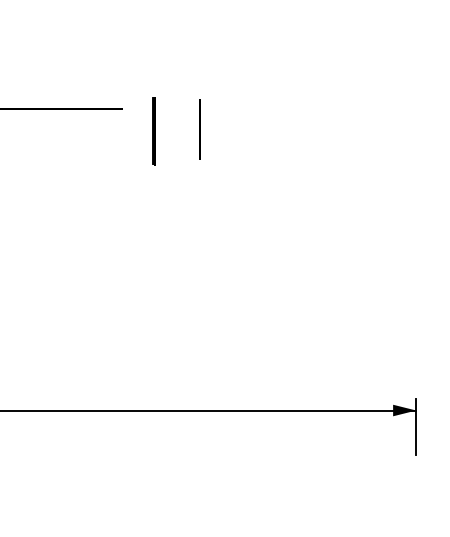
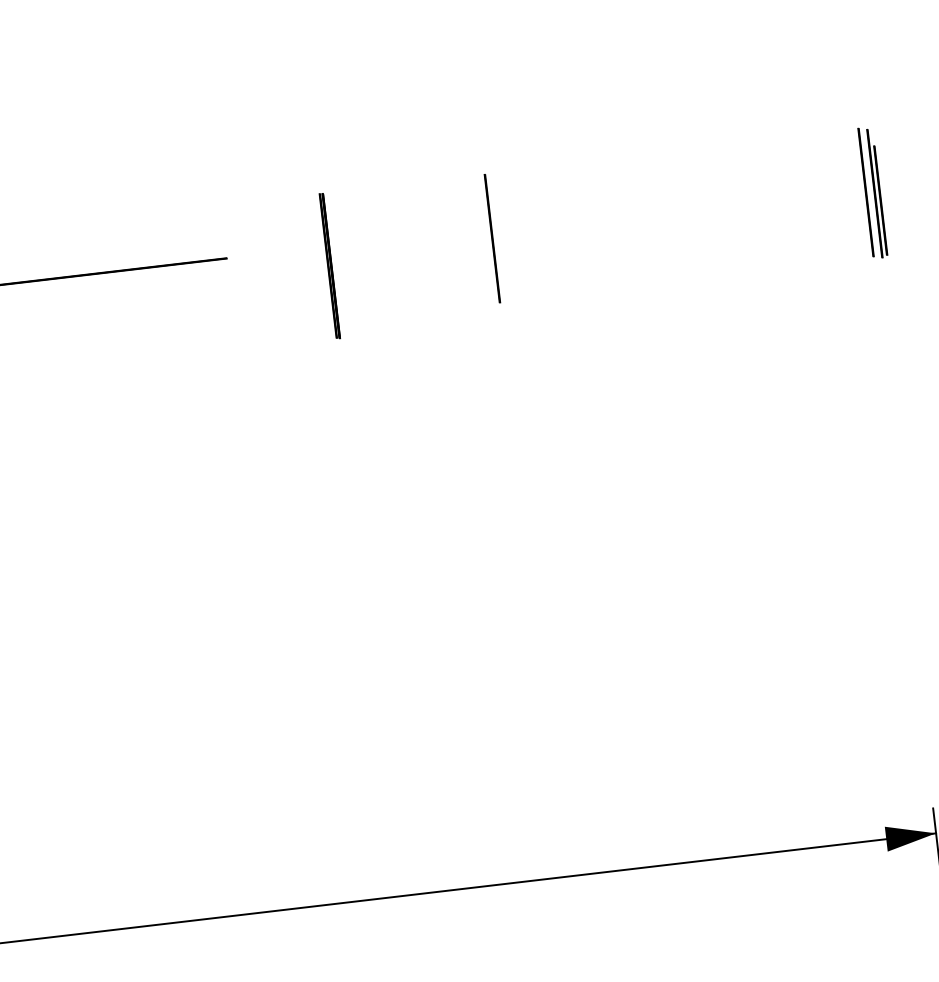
part: (421, 113) -> (872, 192), added
line: (199, 129) -> (491, 239), moved
line: (153, 131) -> (328, 266), moved

